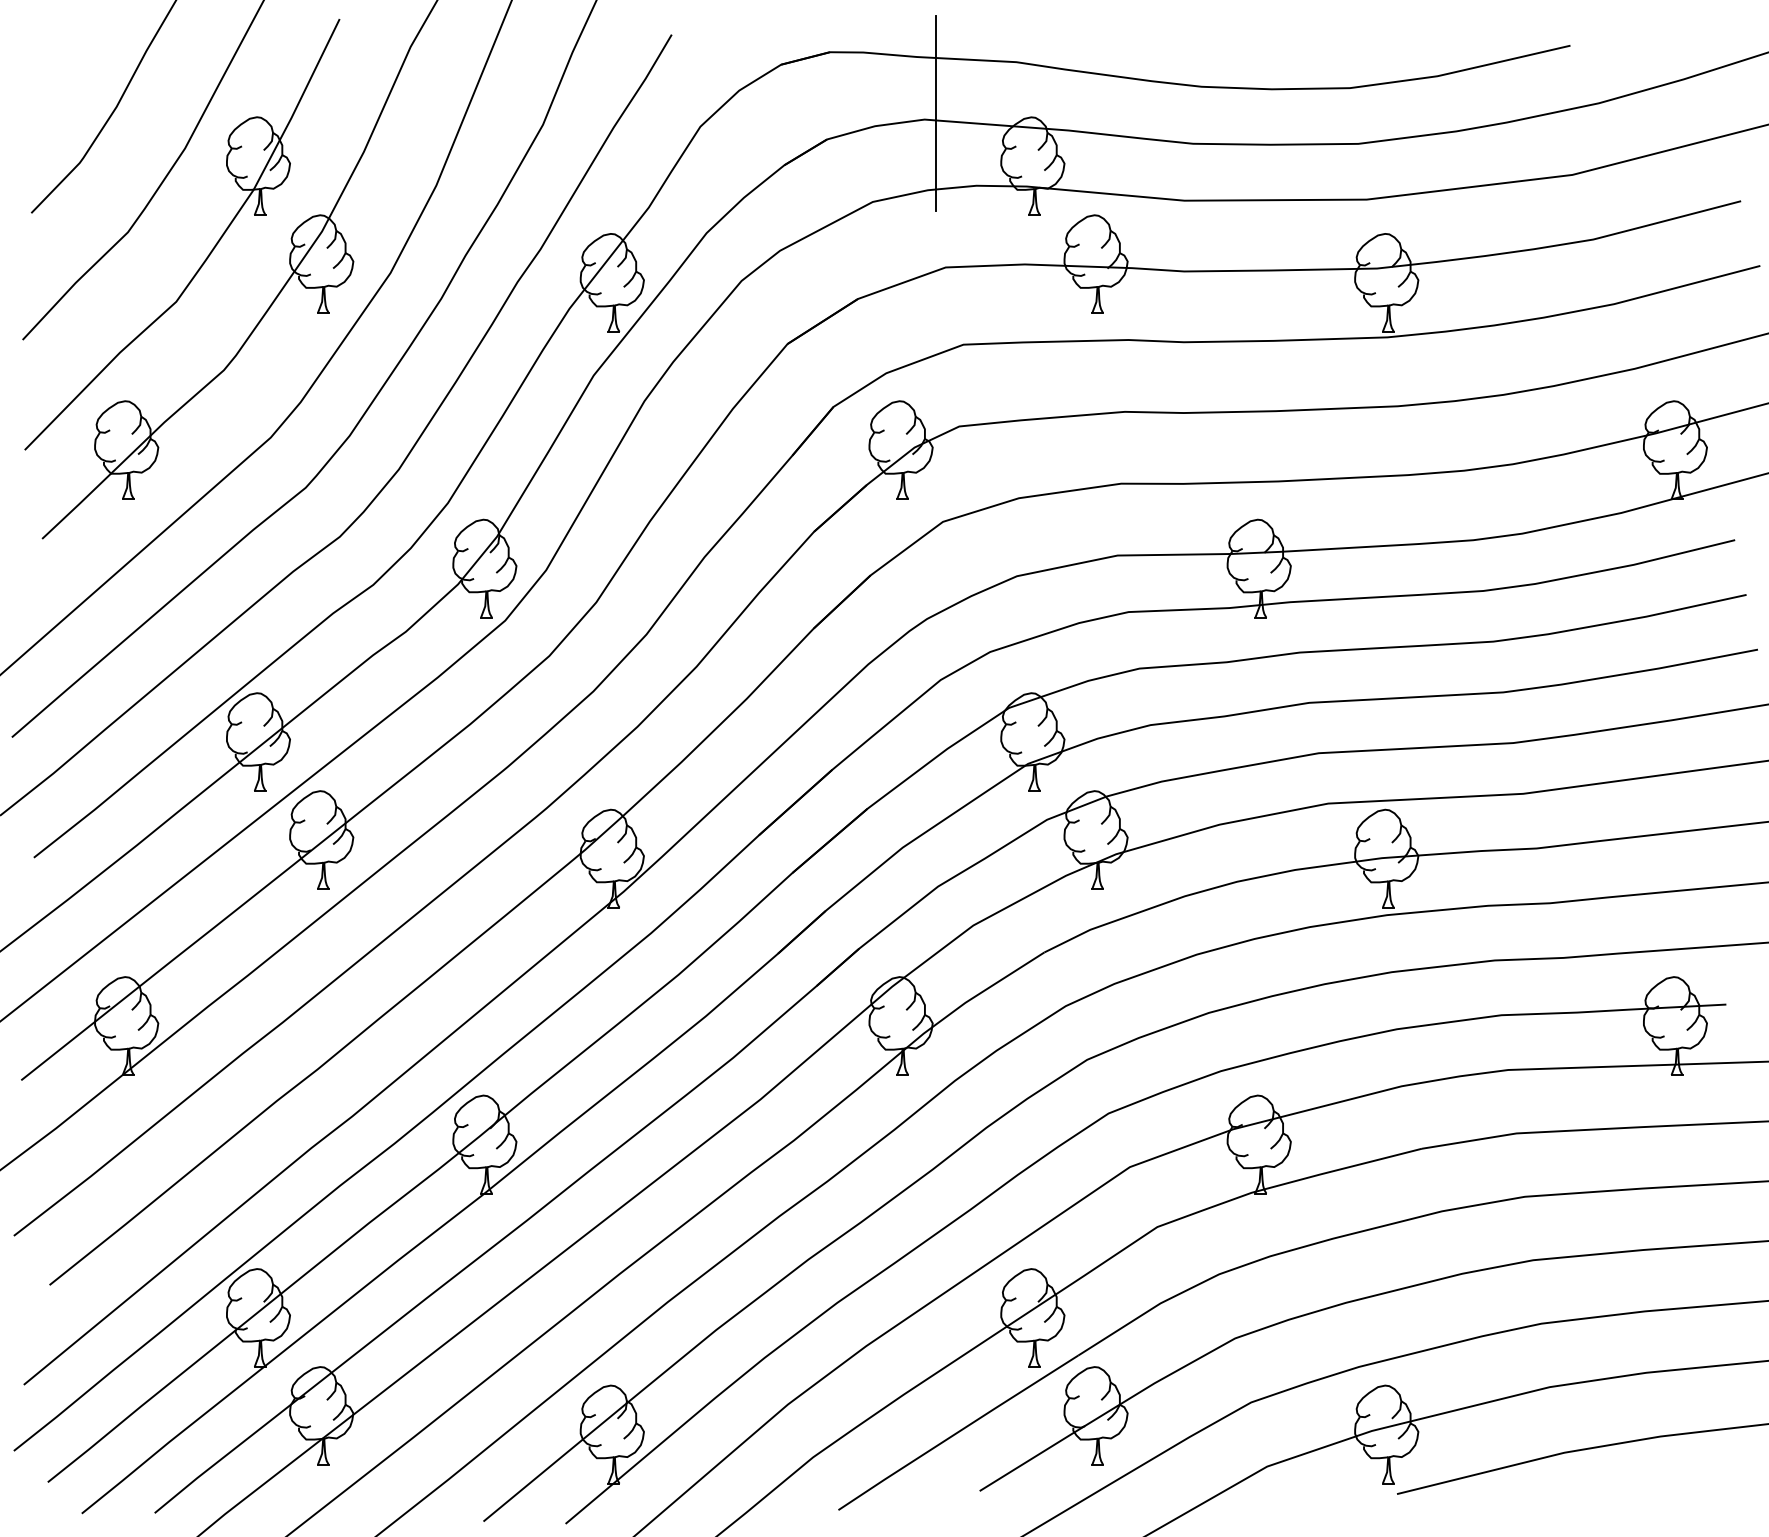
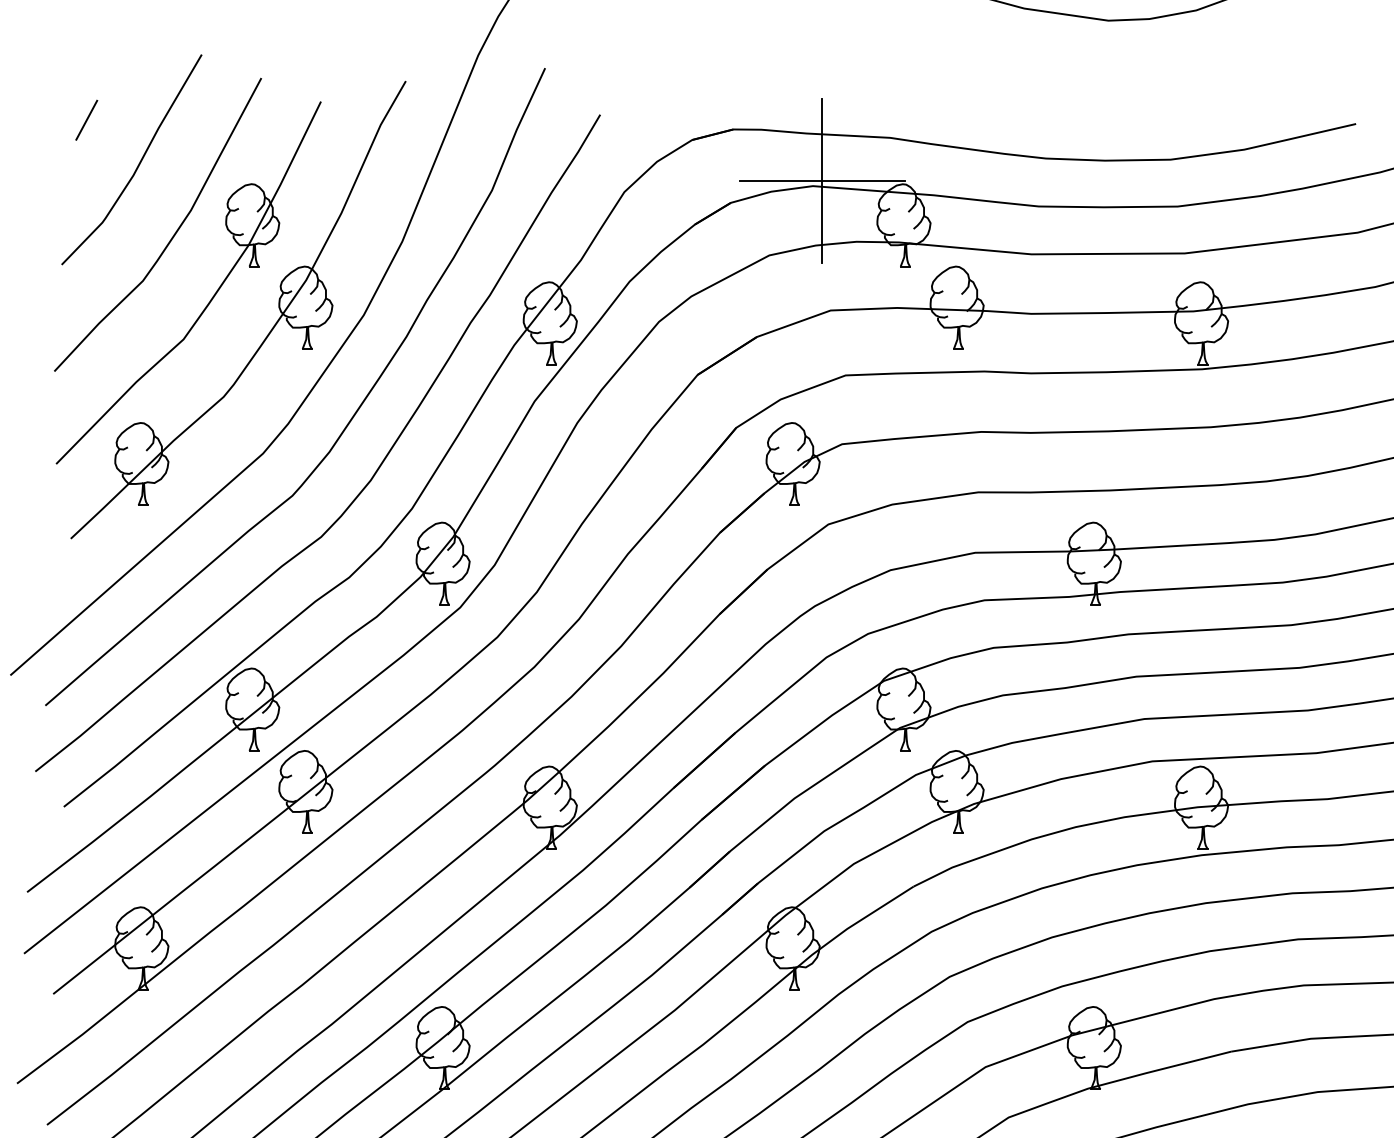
line: (60, 41) -> (86, 120), added
line: (935, 113) -> (822, 181), added

